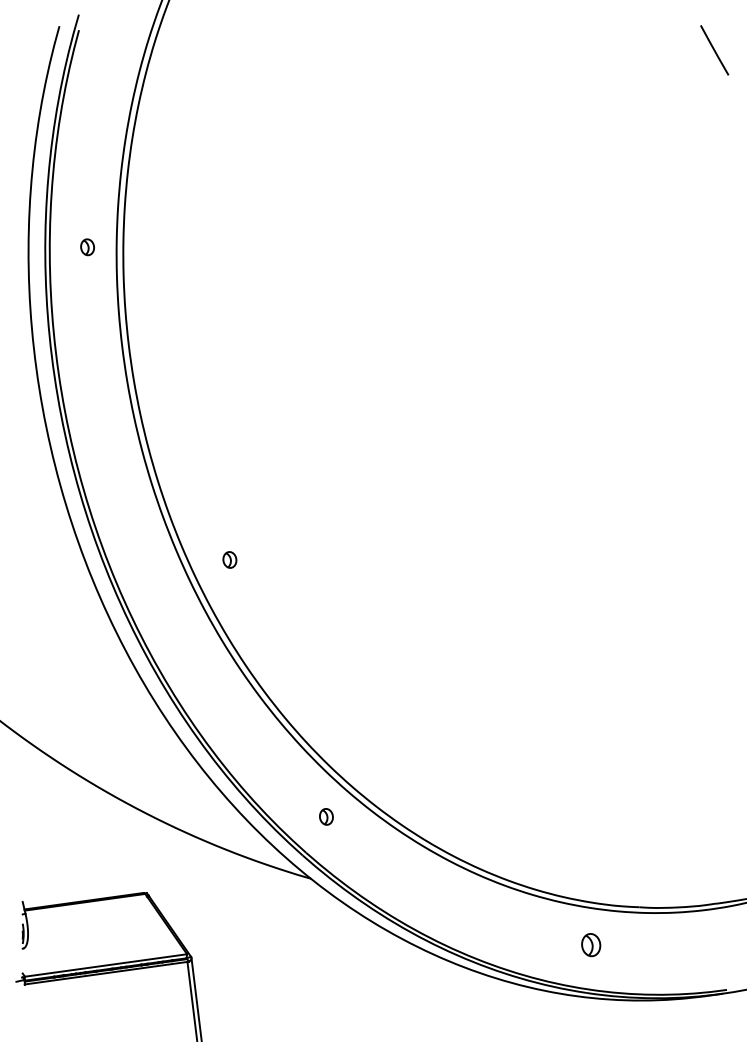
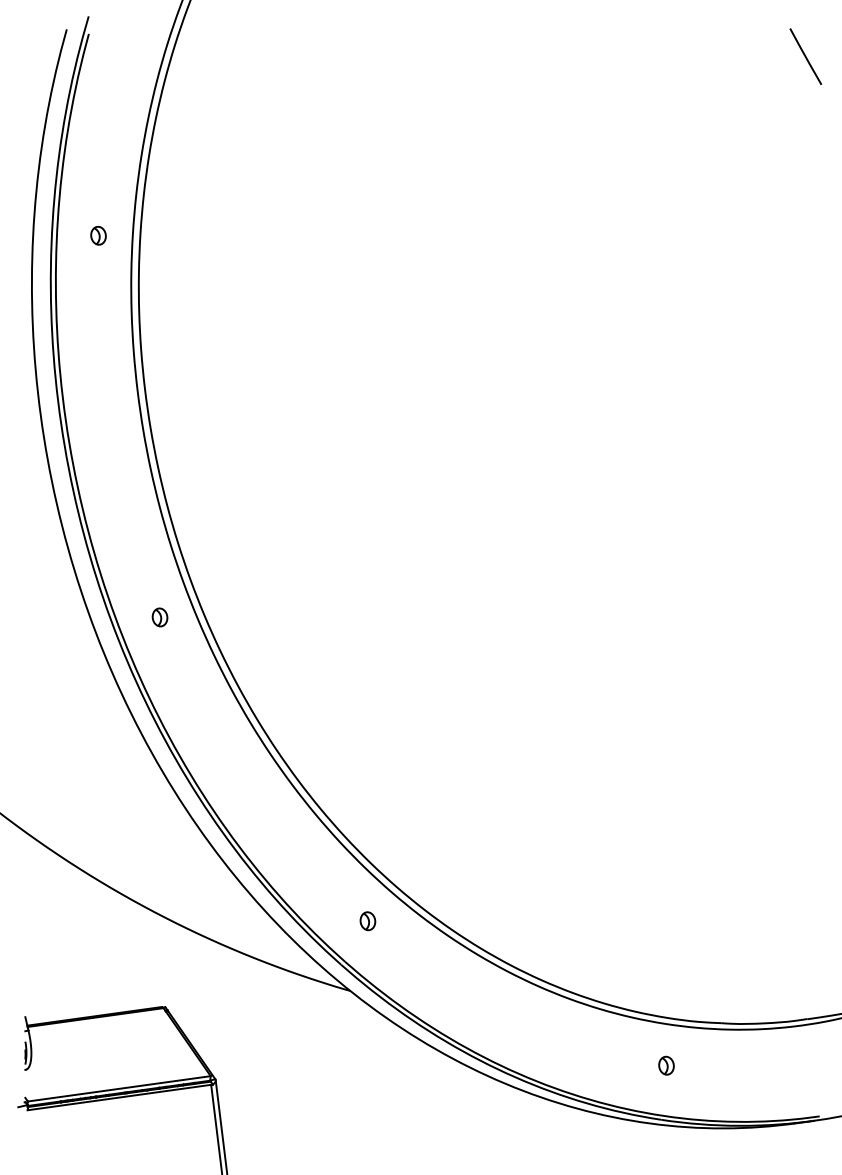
part: (87, 247) -> (98, 235), moved
part: (229, 560) -> (159, 617), moved
part: (591, 944) -> (666, 1065), size x0.71

